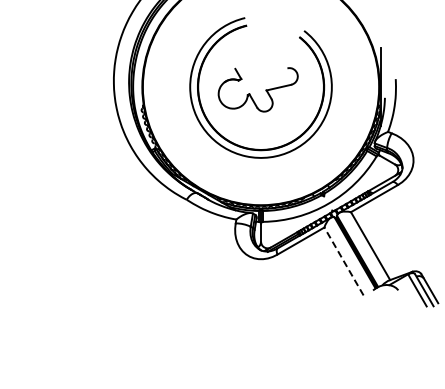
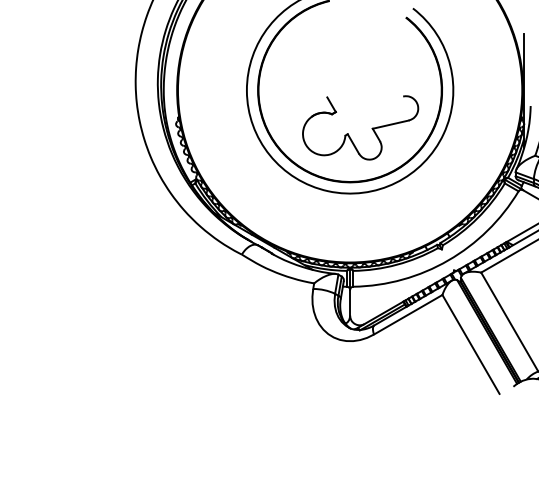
part: (265, 89) -> (371, 127), moved
line: (343, 261) -> (470, 344), dashed -> solid

